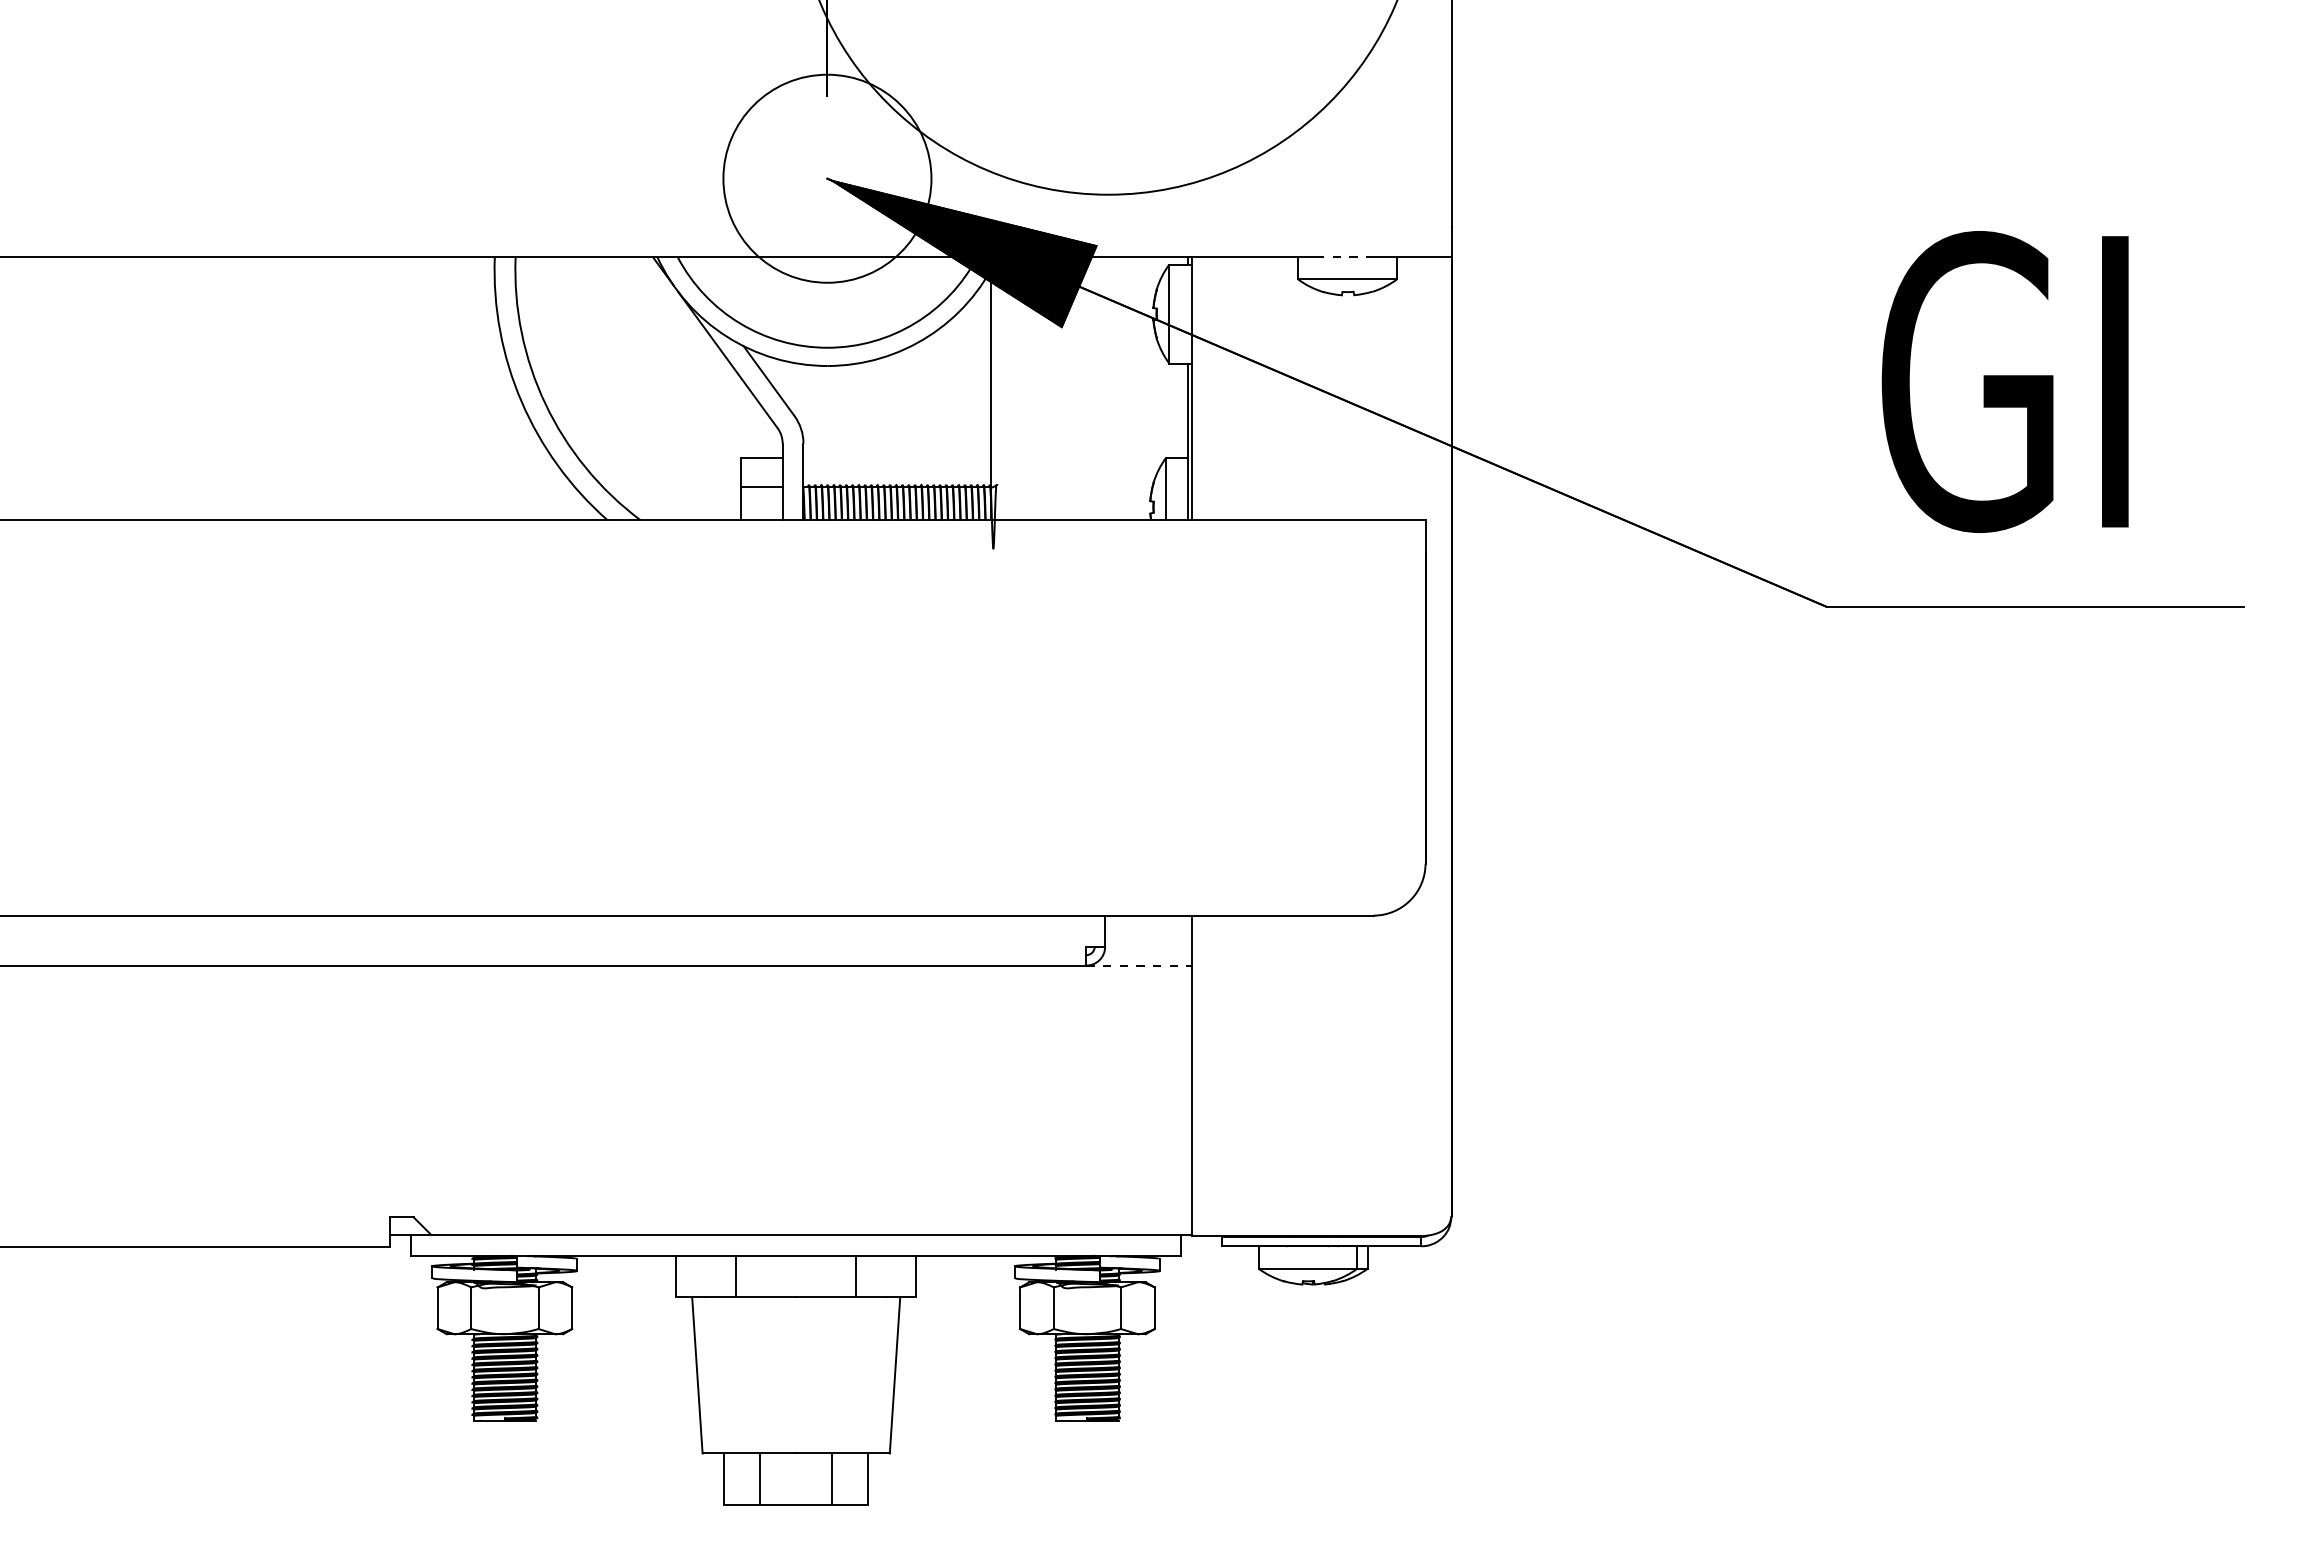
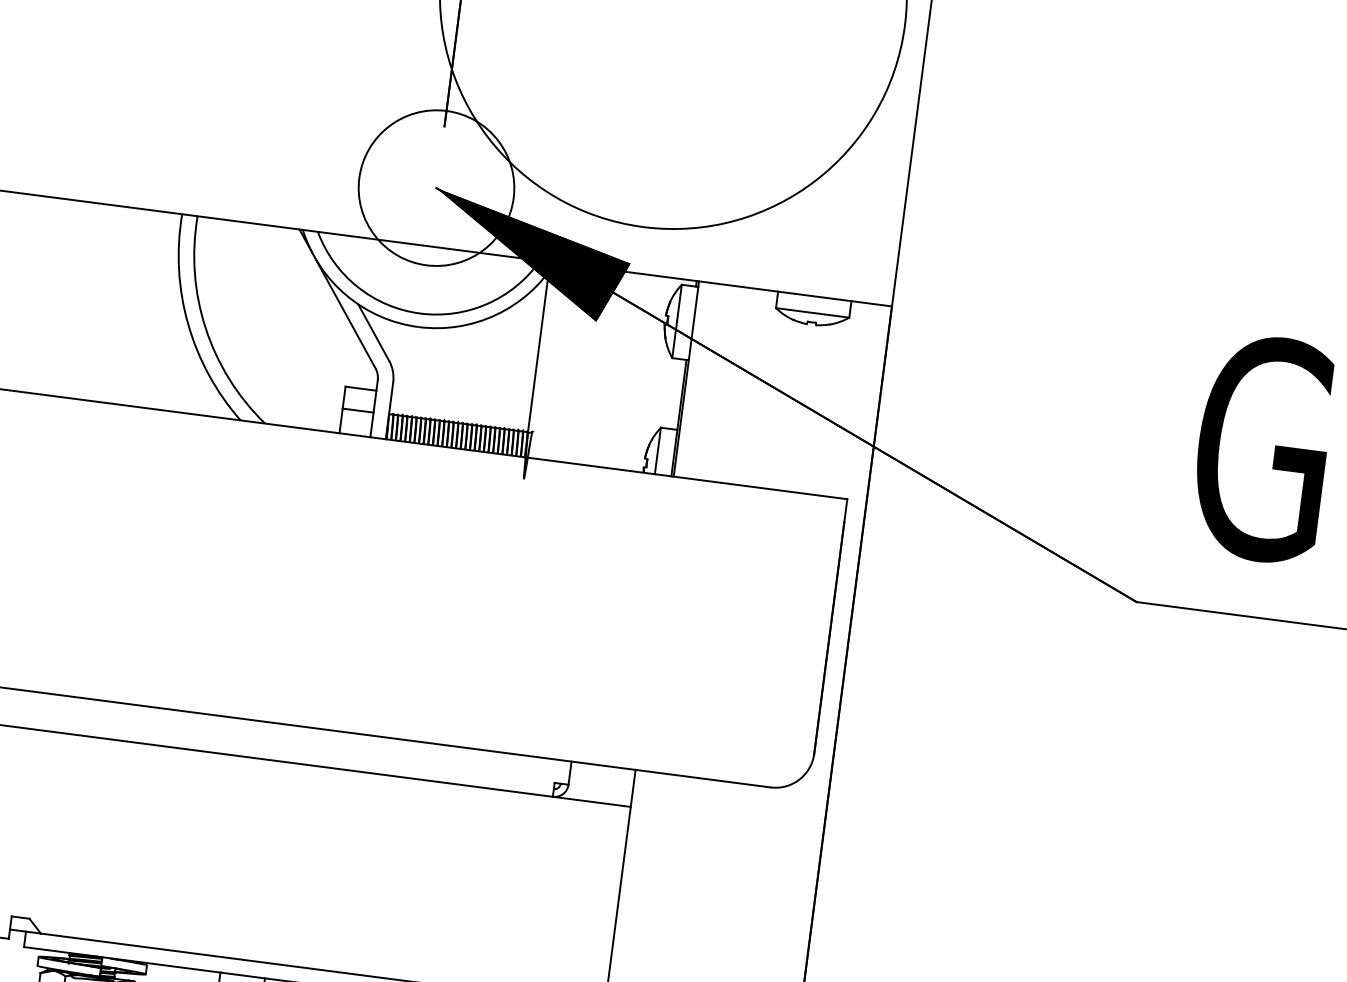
line: (1347, 257) -> (814, 296), dashed -> solid
line: (1138, 965) -> (591, 801), dashed -> solid

